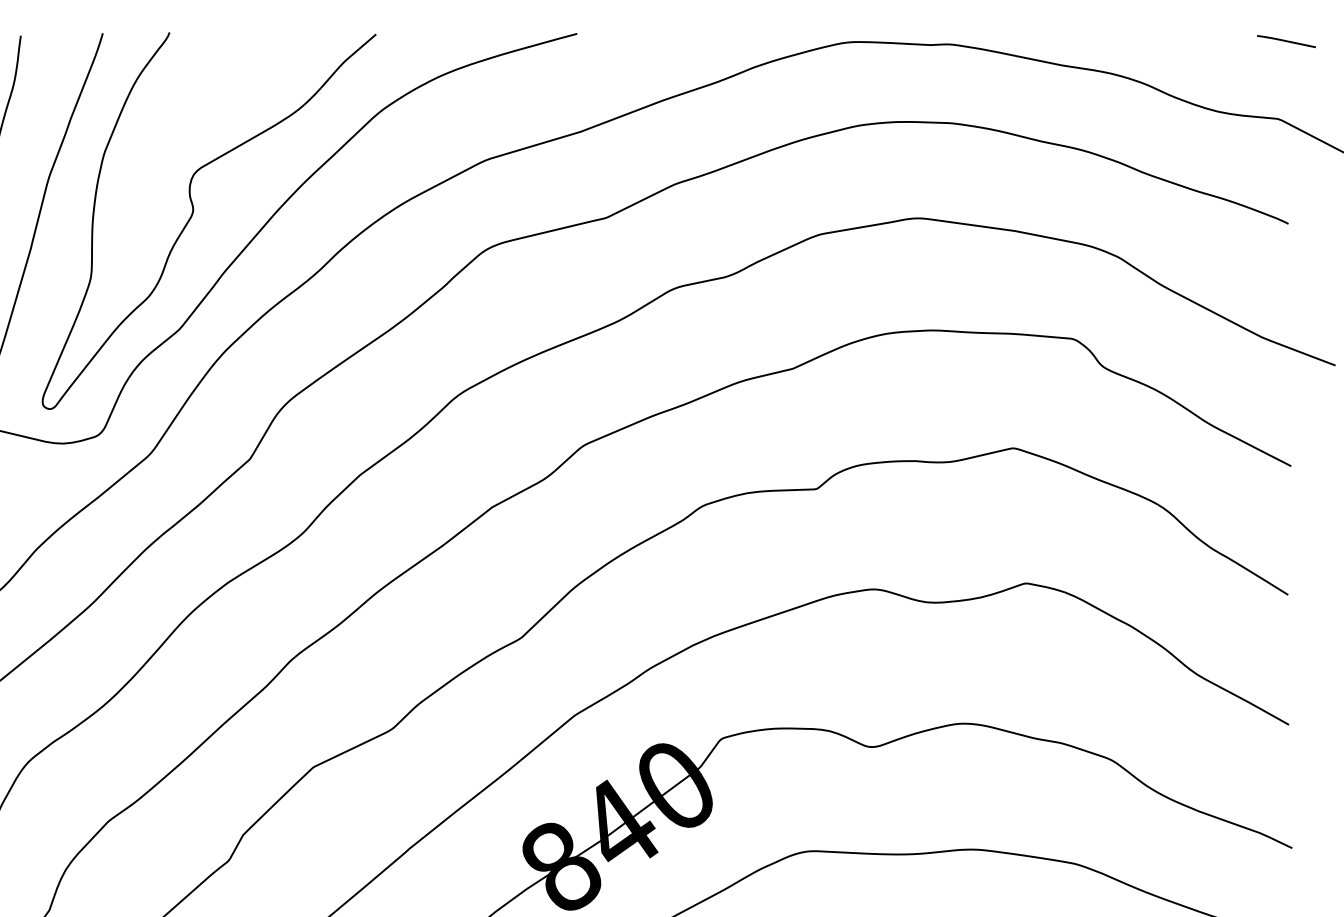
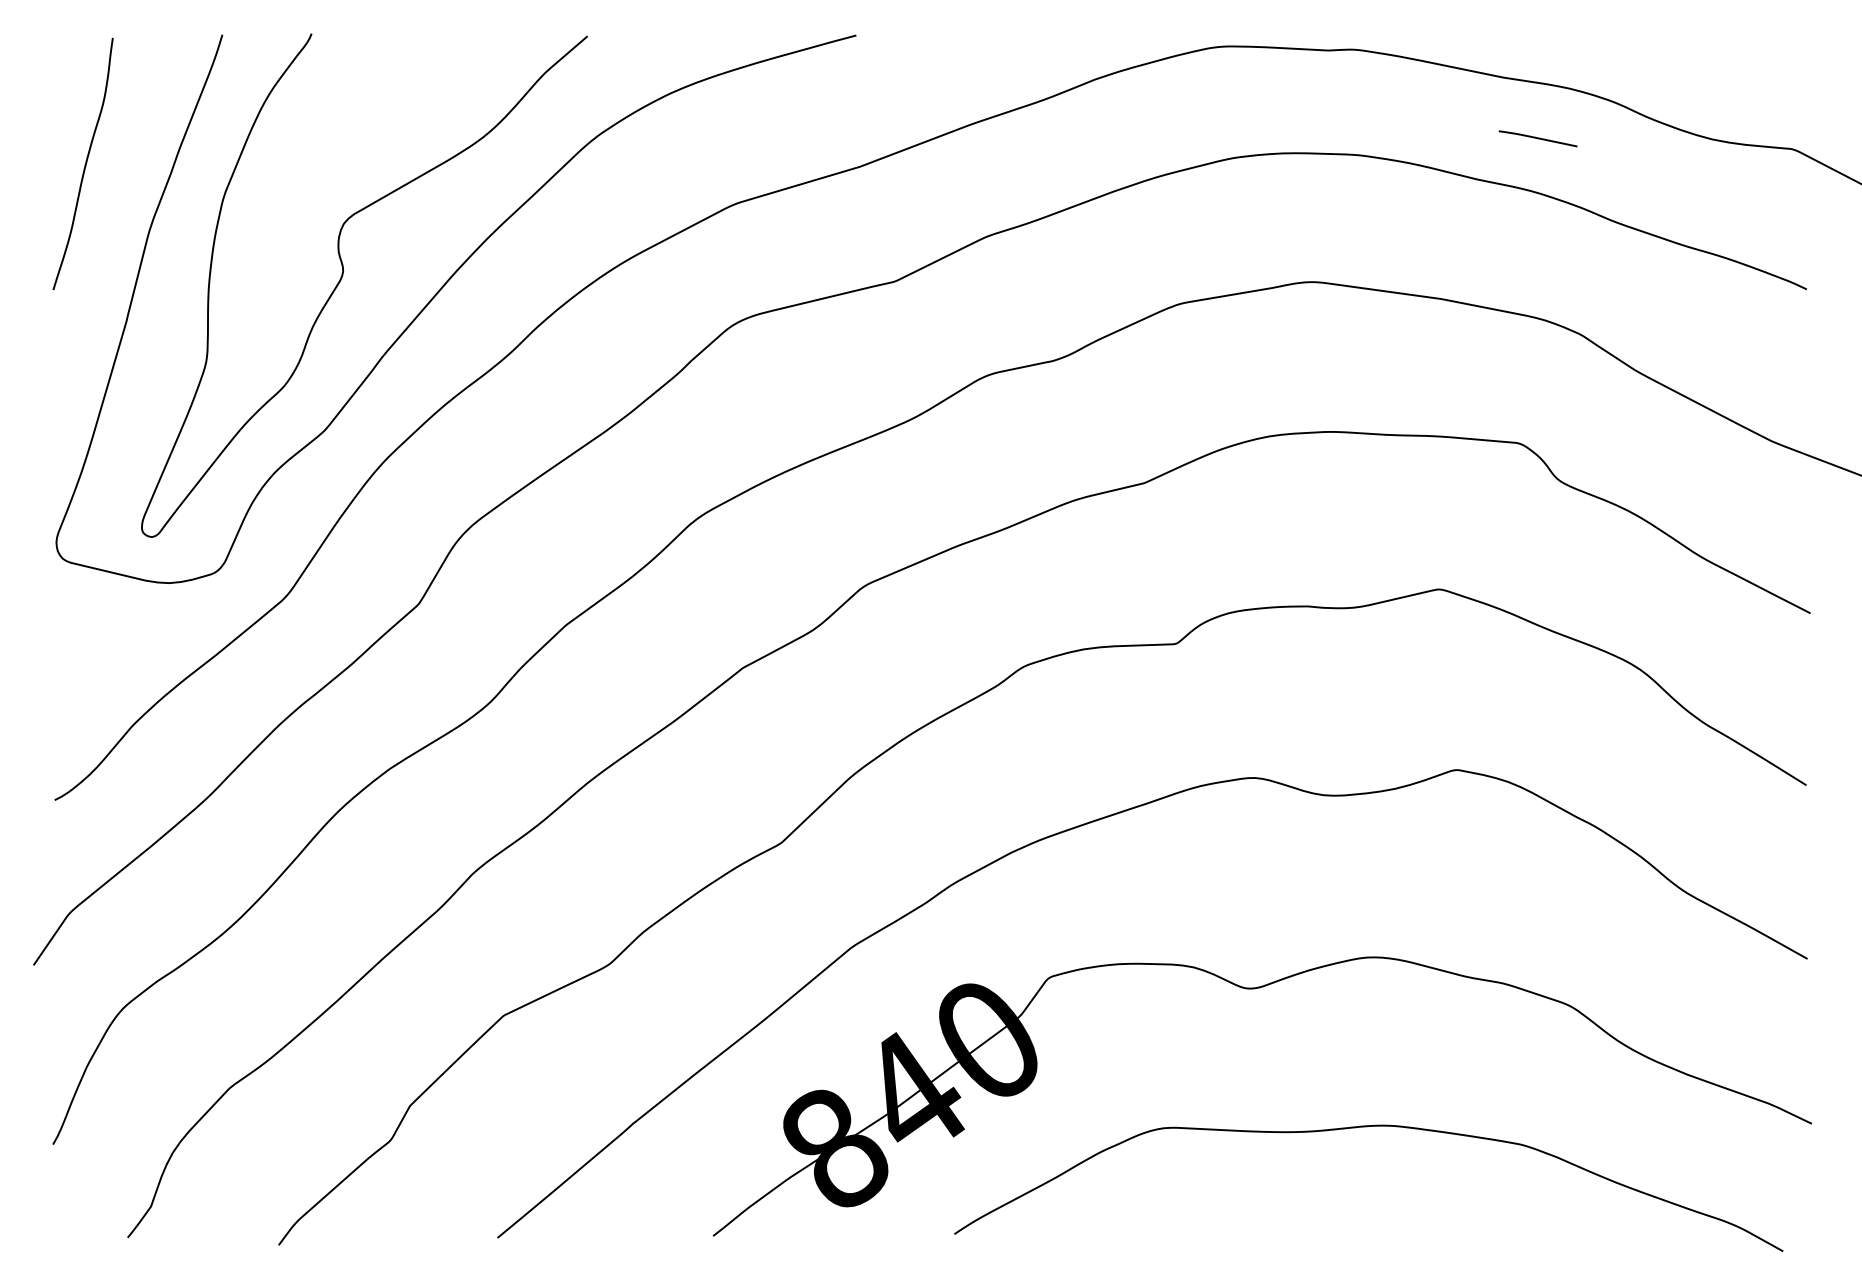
line: (1286, 41) -> (1537, 138), moved

